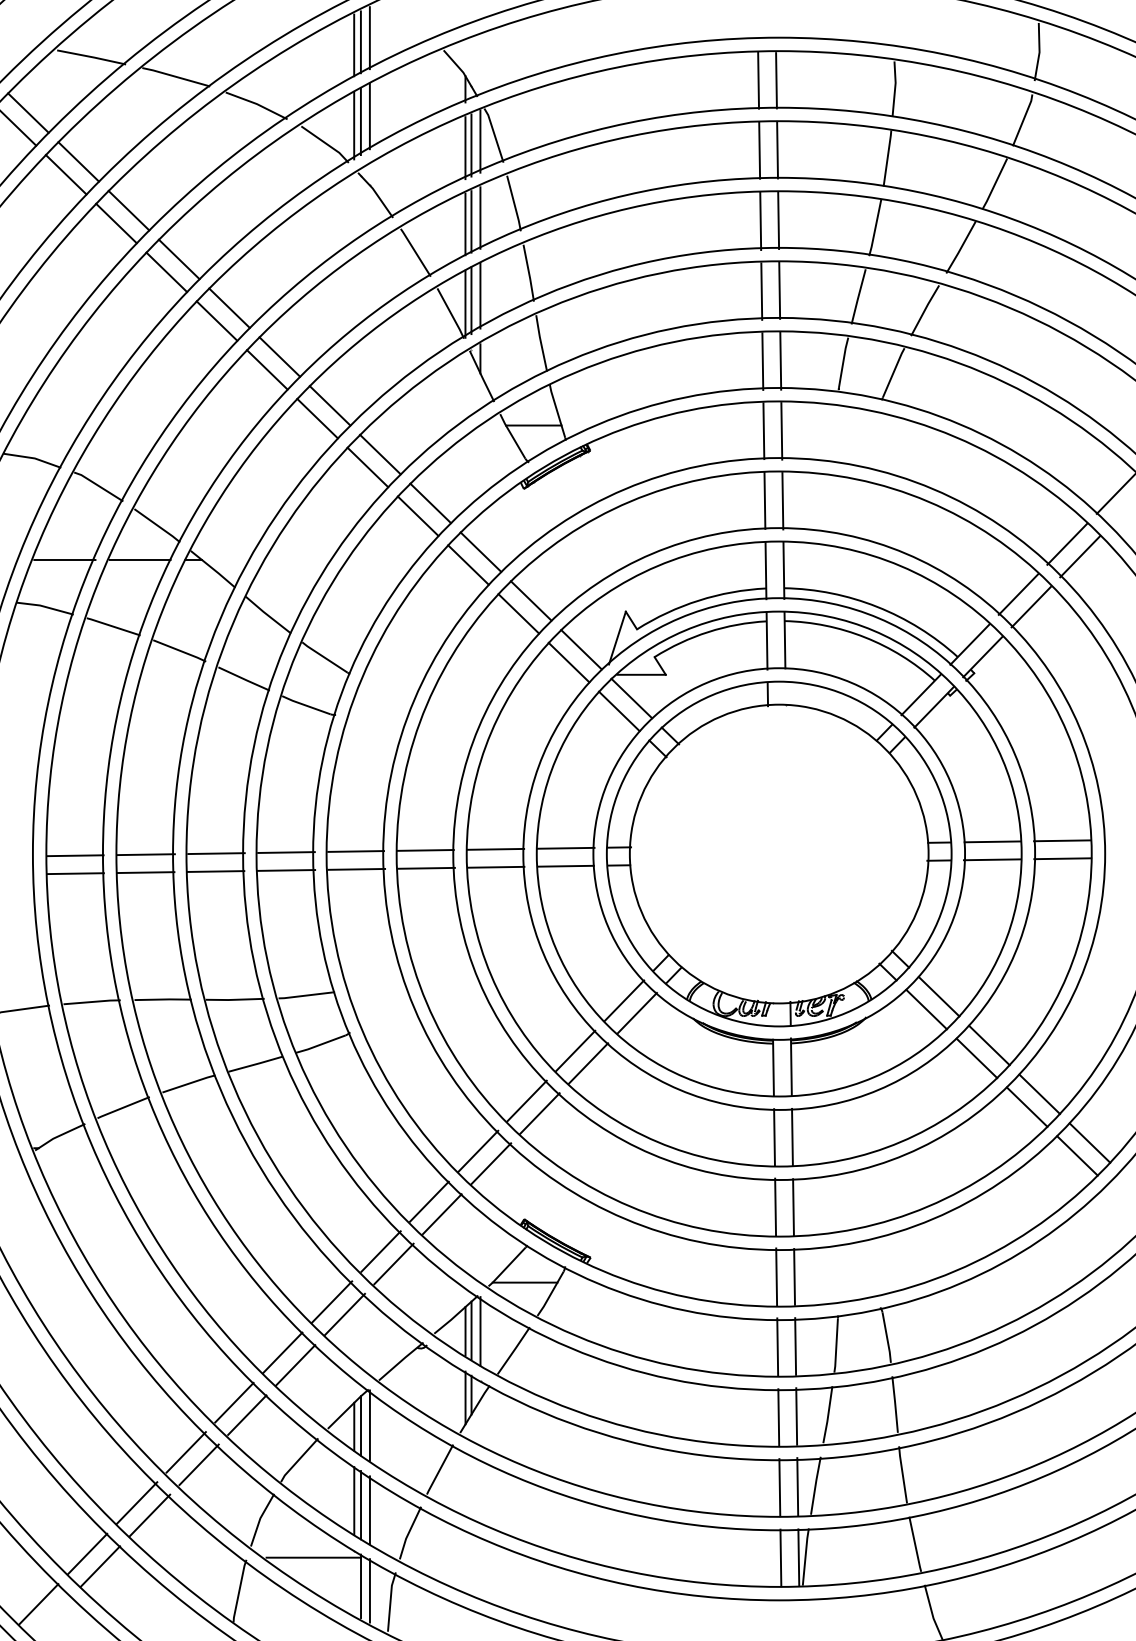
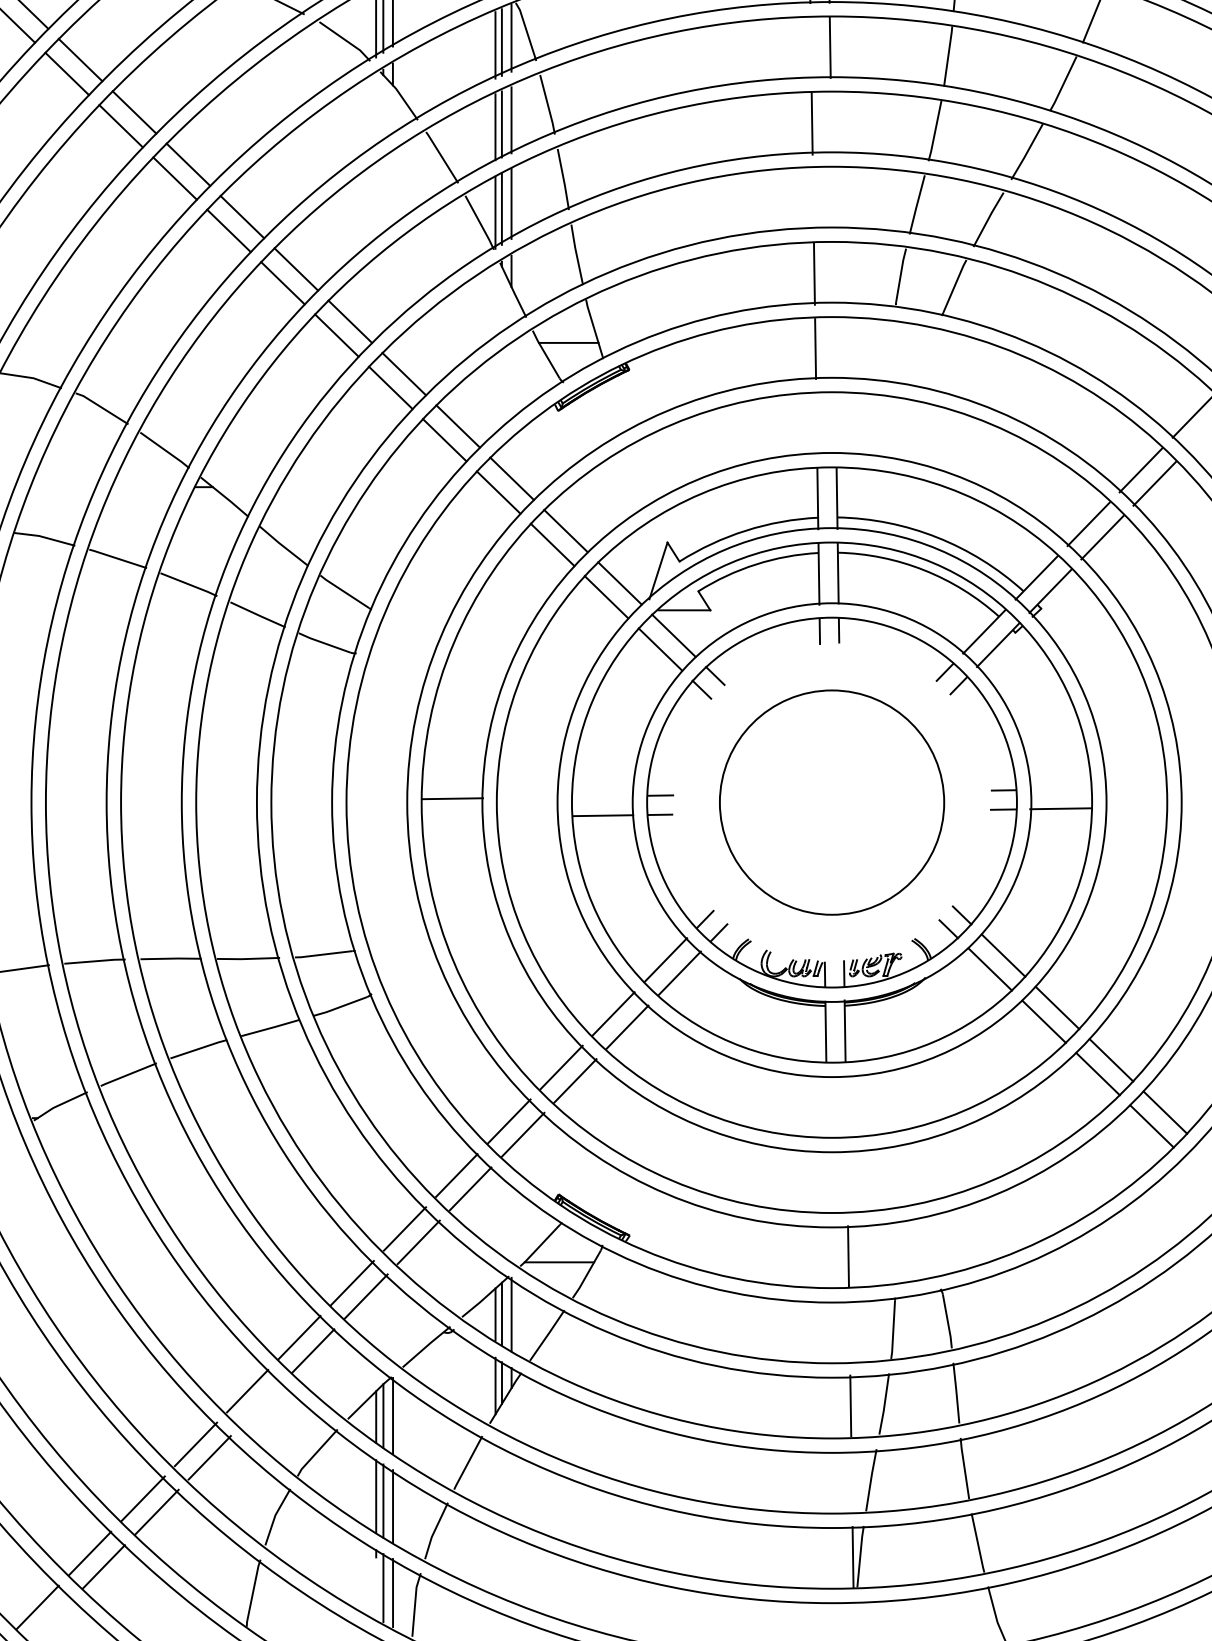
line: (759, 150) -> (810, 47), removed
line: (778, 220) -> (831, 122), removed
line: (779, 290) -> (832, 198), removed
line: (761, 291) -> (813, 199), removed
line: (780, 360) -> (833, 273), removed
line: (781, 431) -> (834, 349), removed
line: (764, 500) -> (816, 423), removed
line: (782, 501) -> (835, 424), removed
line: (139, 559) -> (145, 486), removed
line: (64, 560) -> (65, 487), removed
line: (1062, 840) -> (1135, 788), removed
line: (992, 841) -> (1060, 789), removed
line: (565, 847) -> (602, 795), removed
line: (495, 848) -> (527, 796), removed
line: (355, 851) -> (377, 799), removed
line: (286, 852) -> (303, 800), removed
line: (216, 853) -> (228, 802), removed
circle: (778, 853) -> (831, 802), size x0.7
line: (145, 854) -> (152, 803), removed
line: (75, 855) -> (77, 804), removed
line: (1062, 858) -> (1135, 807), removed
line: (496, 866) -> (528, 815), removed
line: (426, 867) -> (453, 817), removed
line: (356, 868) -> (378, 818), removed
line: (286, 870) -> (303, 820), removed
line: (215, 871) -> (227, 821), removed
line: (145, 872) -> (152, 822), removed
line: (75, 873) -> (77, 823), removed
line: (792, 1136) -> (846, 1105), removed
line: (774, 1137) -> (826, 1106), removed
line: (775, 1206) -> (828, 1180), removed
line: (793, 1207) -> (847, 1181), removed
line: (776, 1276) -> (829, 1255), removed
line: (777, 1346) -> (830, 1330), removed
line: (795, 1346) -> (849, 1330), removed
line: (247, 1414) -> (261, 1403), removed
line: (778, 1417) -> (831, 1407), removed
line: (797, 1486) -> (851, 1481), removed
line: (779, 1487) -> (832, 1482), removed
line: (313, 1557) -> (332, 1557), removed
line: (780, 1557) -> (833, 1557), removed

